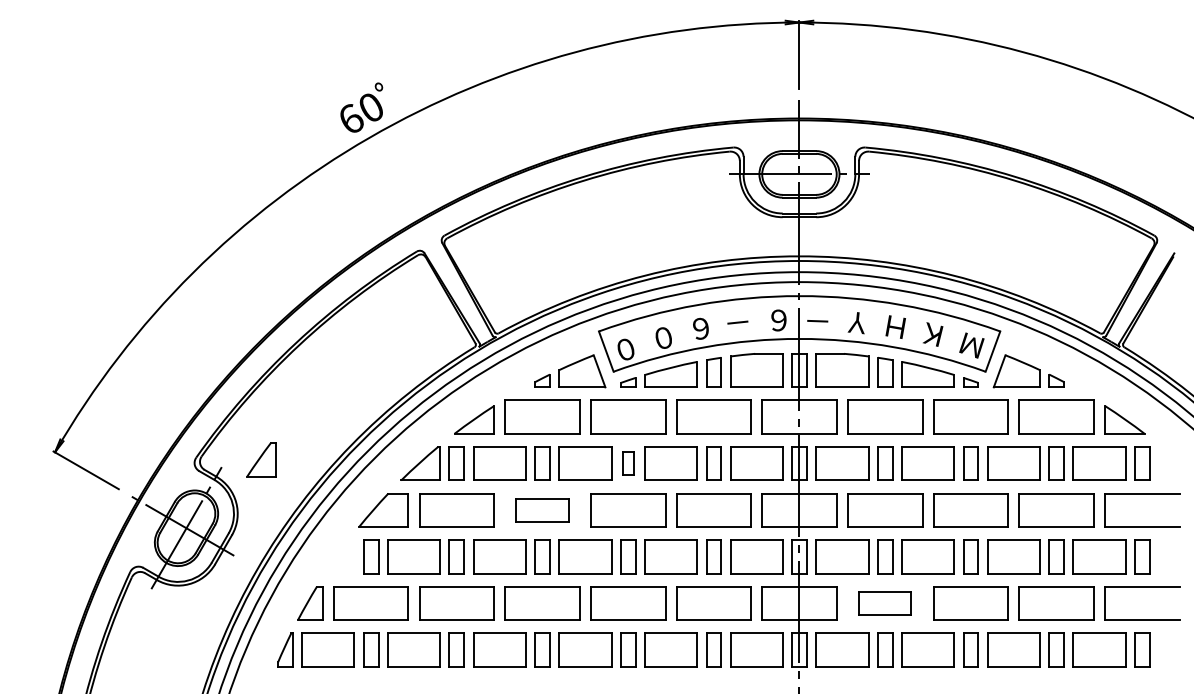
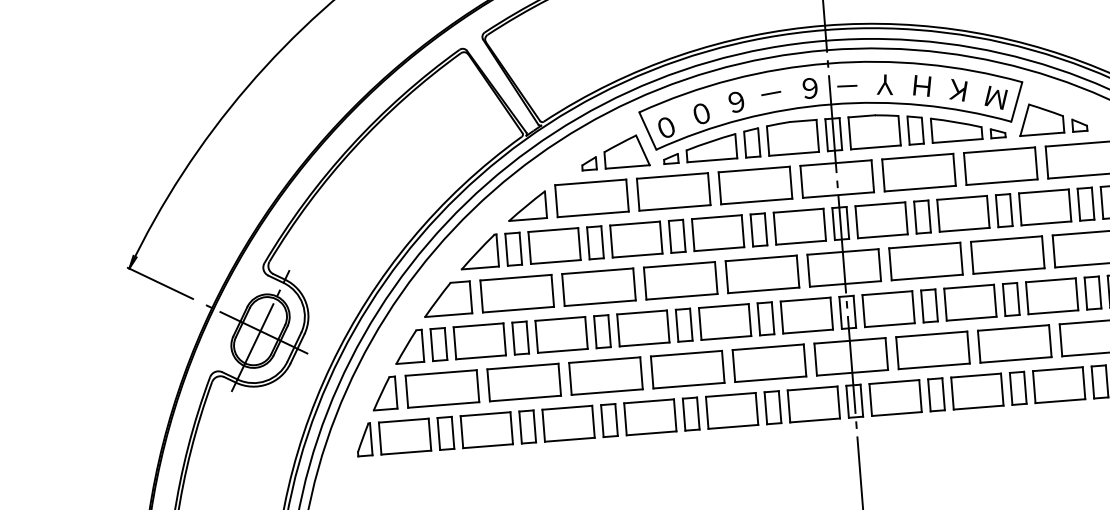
part: (261, 459) -> (408, 346), moved
part: (628, 463) -> (677, 236), size x1.43
part: (542, 510) -> (598, 287), size x1.43
part: (885, 603) -> (933, 350), size x1.43

